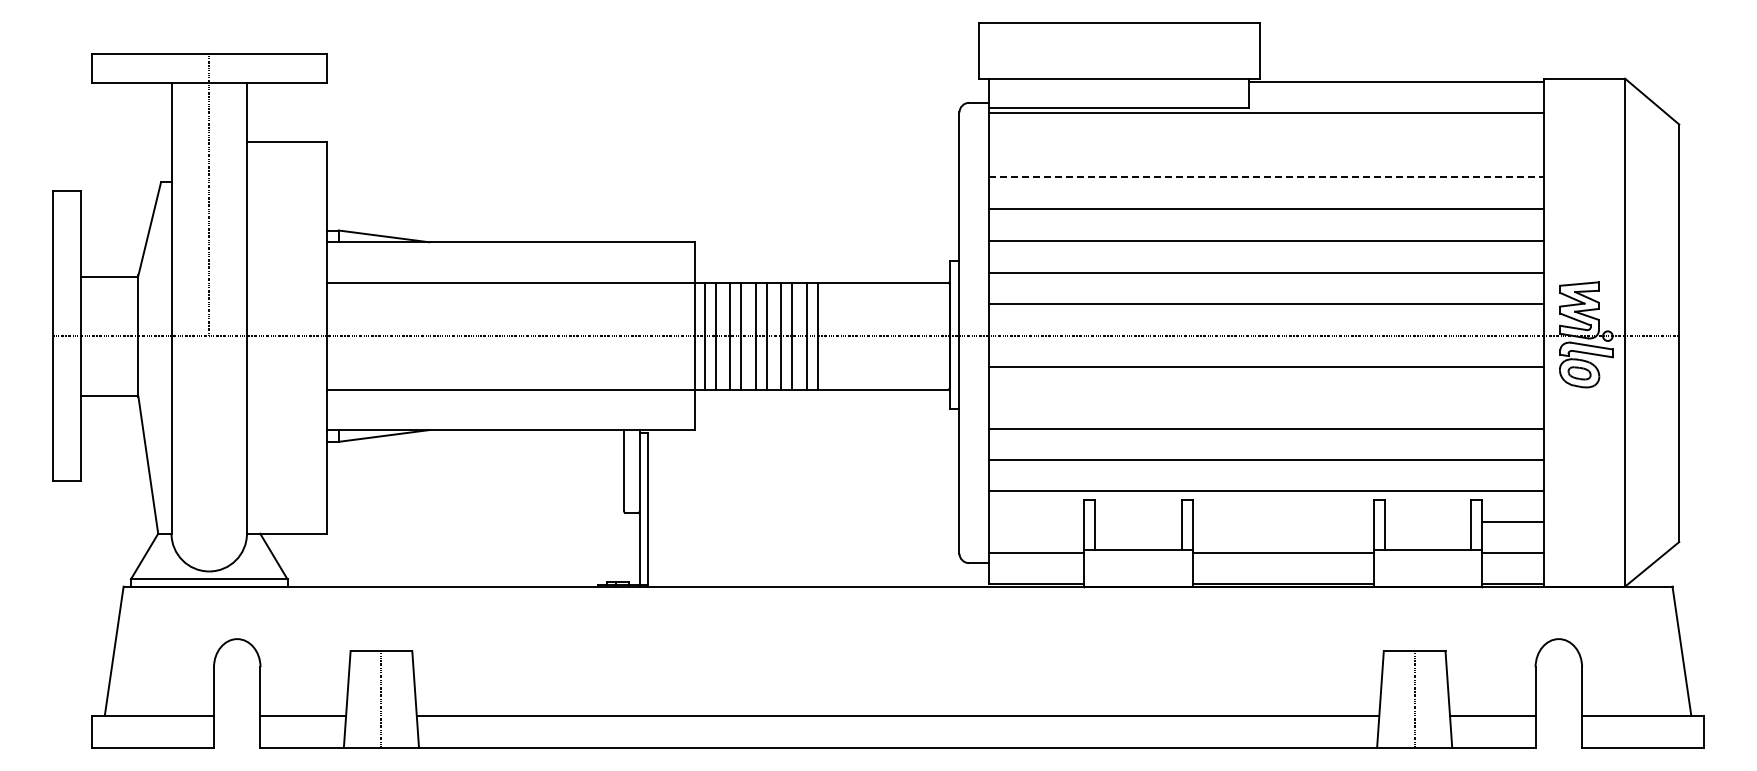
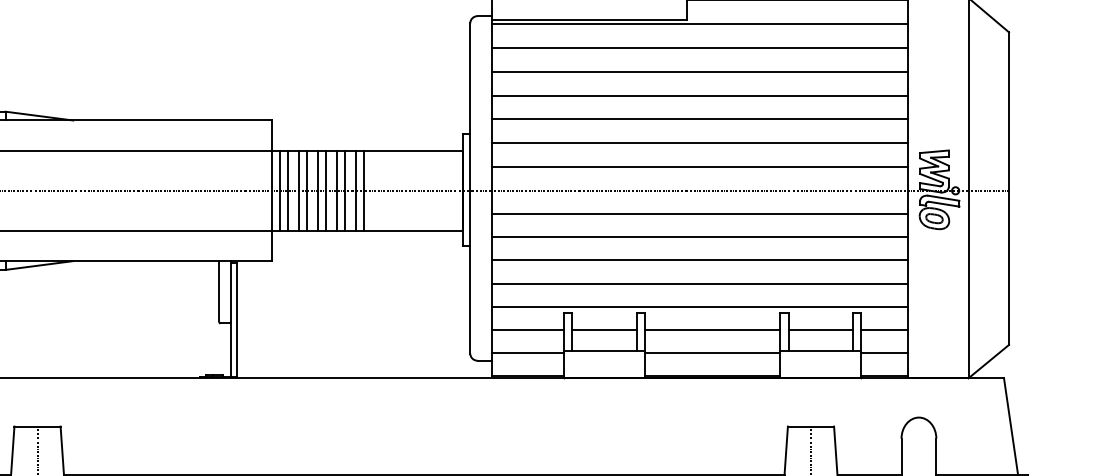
line: (1265, 145) -> (699, 48), added
line: (1266, 177) -> (700, 72), dashed -> solid
line: (1265, 398) -> (699, 237), added
line: (1036, 521) -> (527, 329), added
line: (1138, 521) -> (604, 329), added
line: (1282, 521) -> (712, 329), added
line: (1427, 521) -> (820, 329), added

